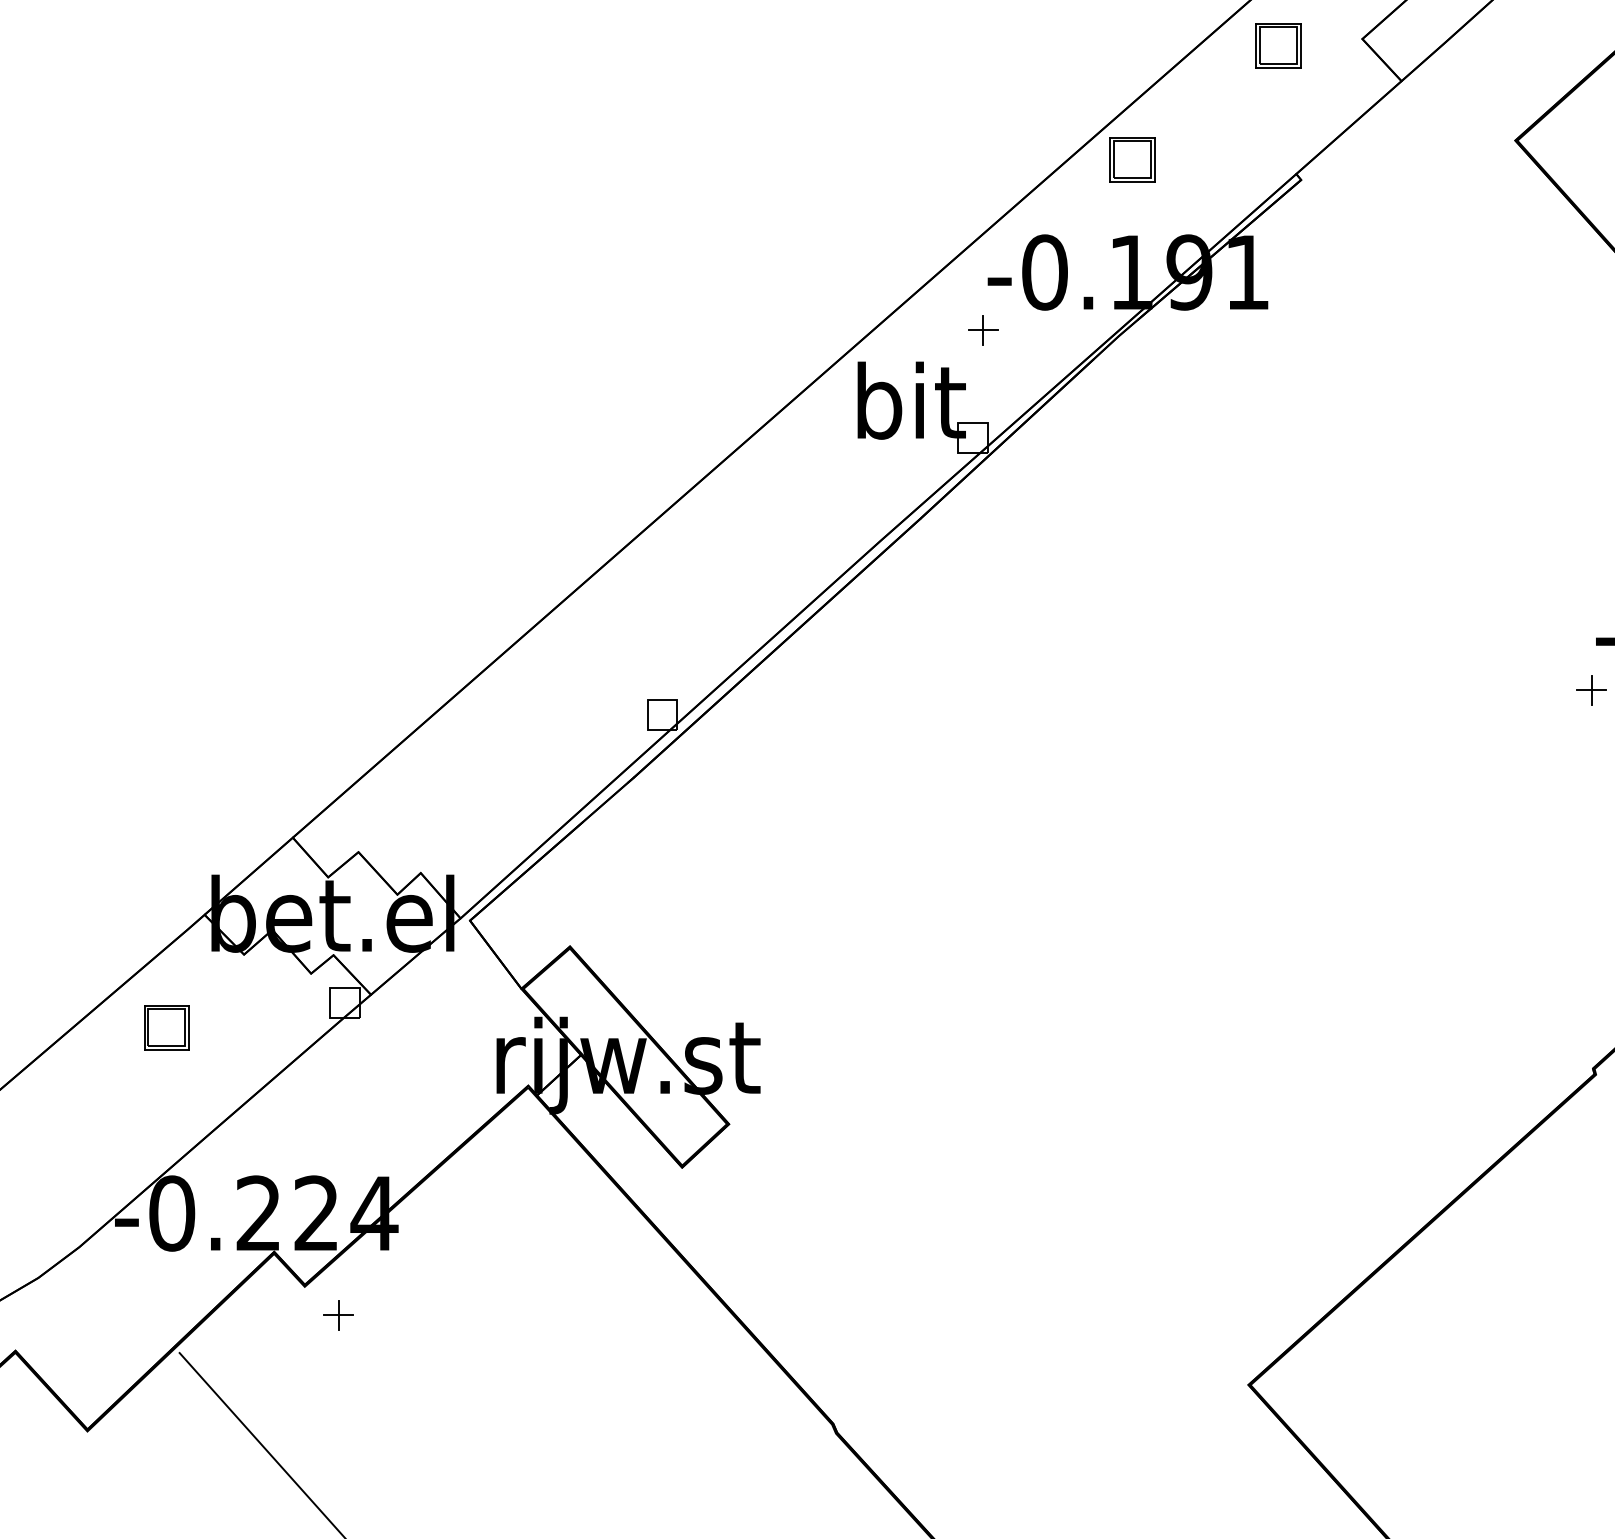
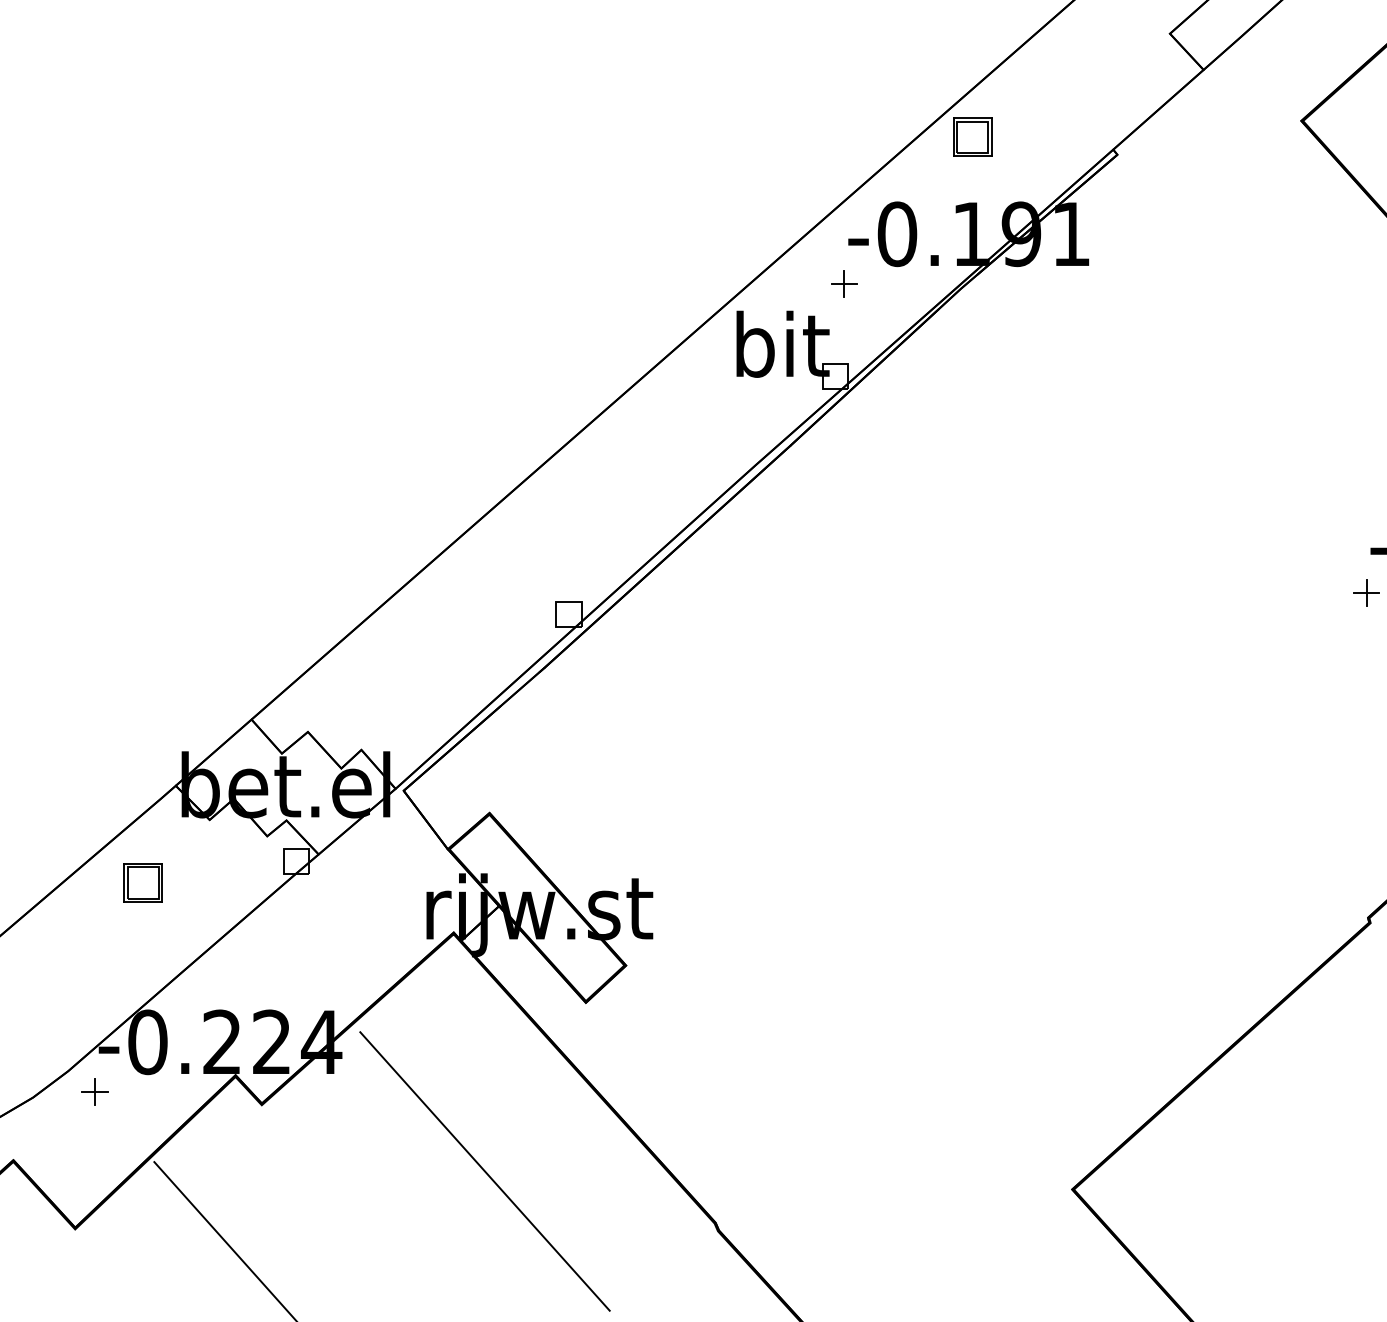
part: (1278, 45) -> (1097, 39), removed
part: (338, 1315) -> (94, 1092), moved
line: (564, 1363) -> (484, 1171), added

